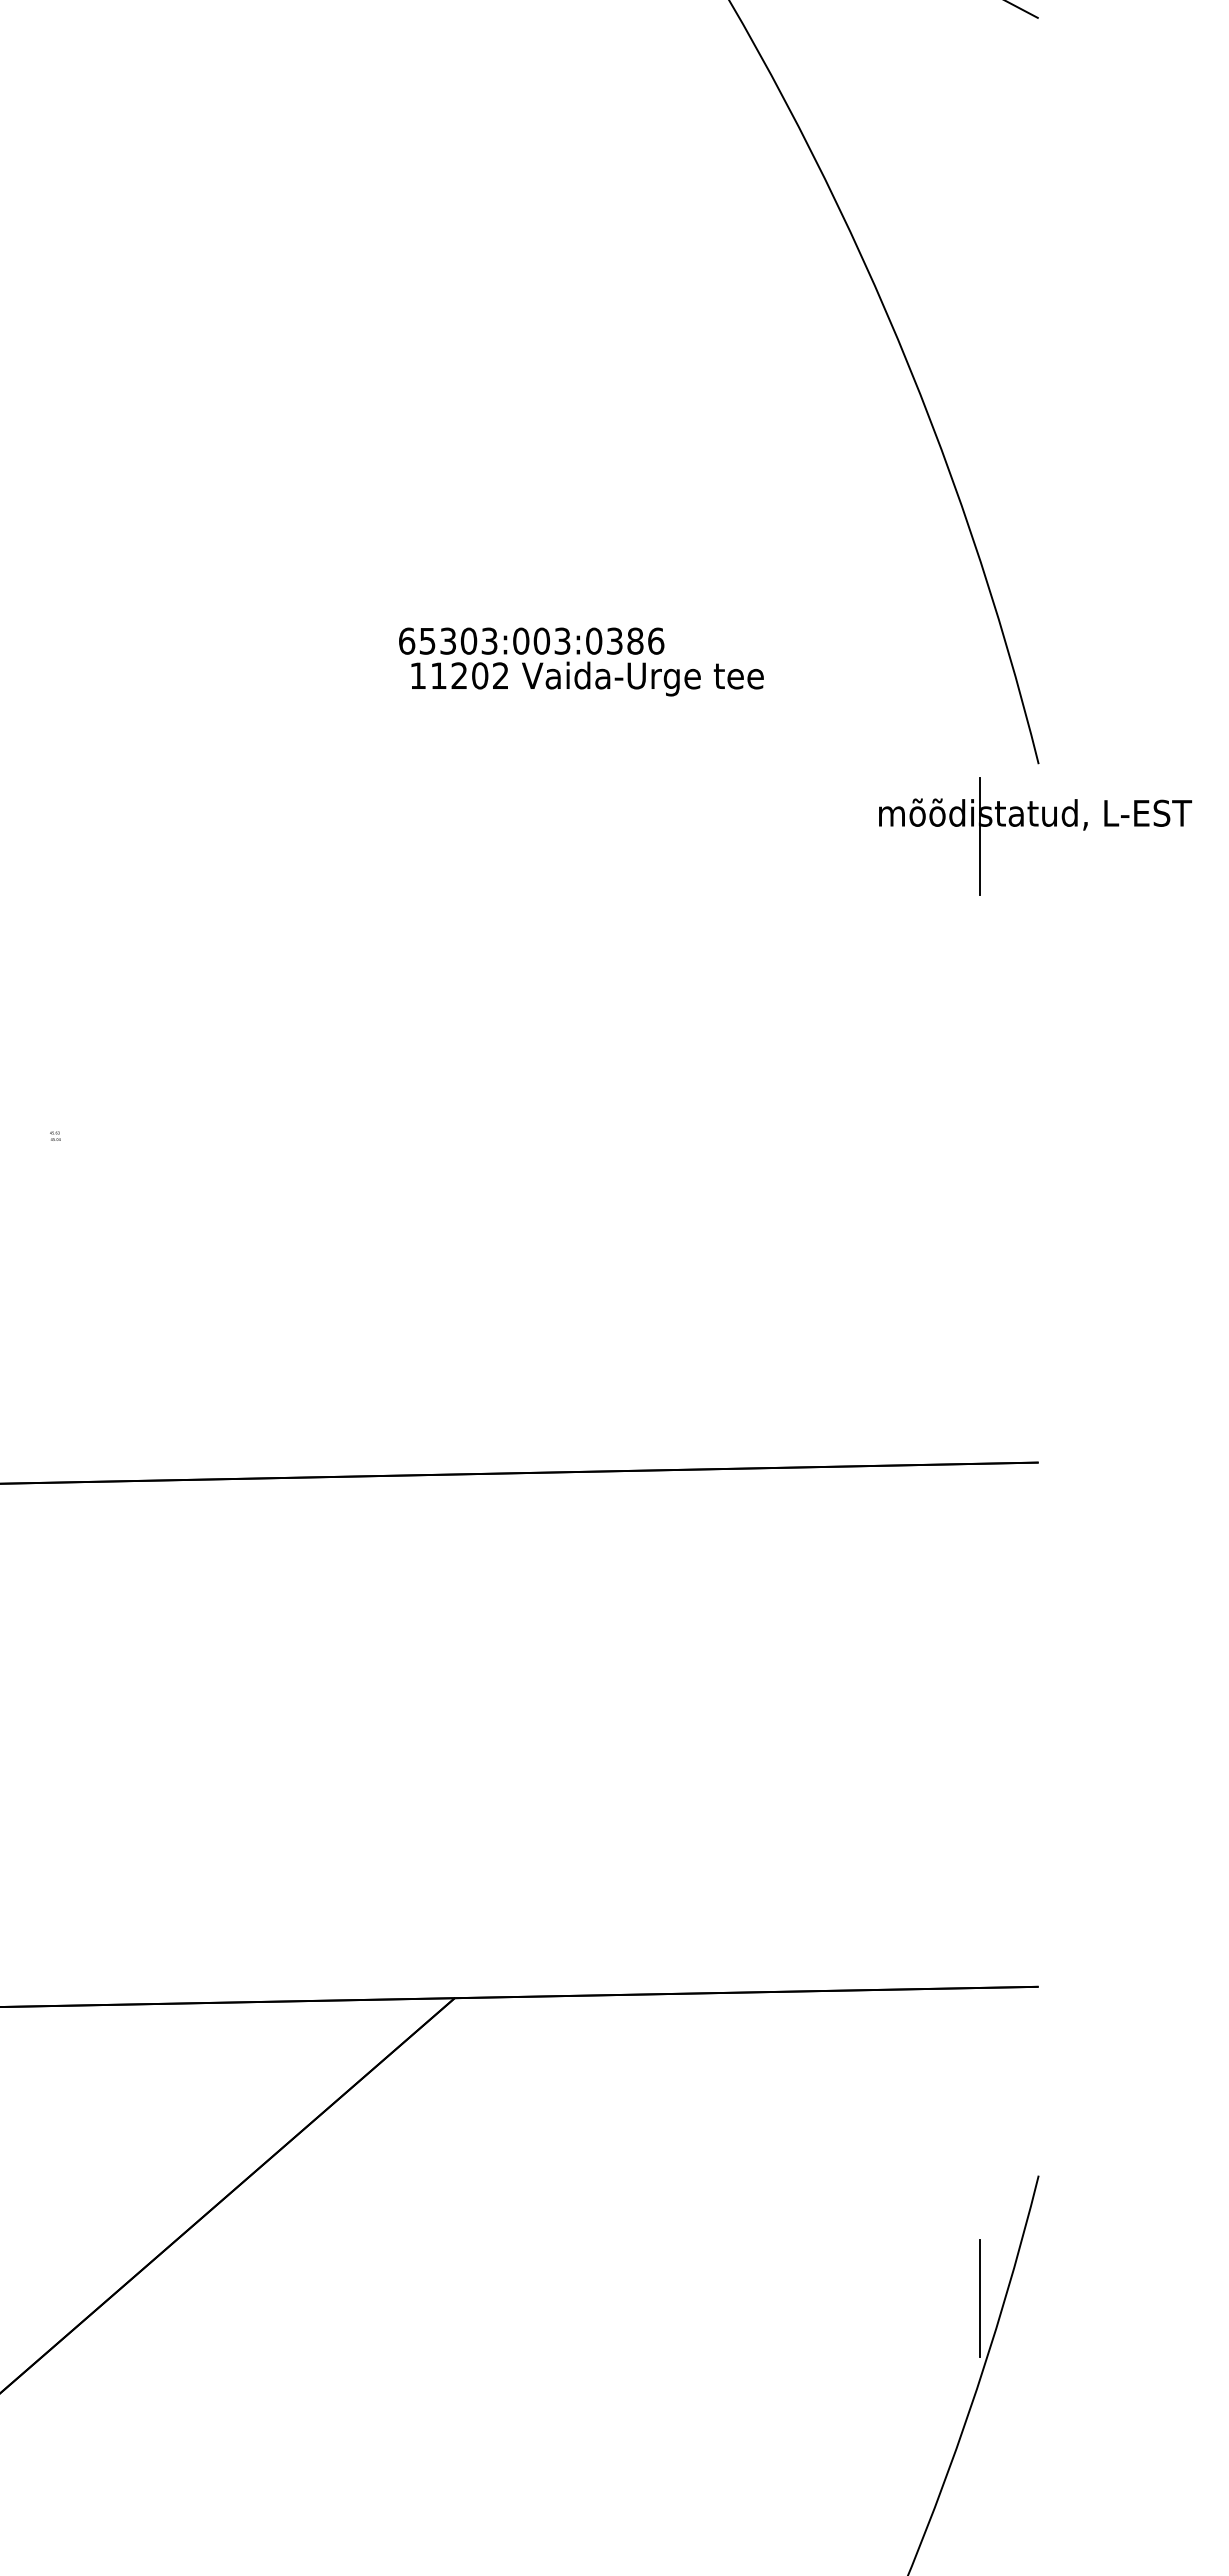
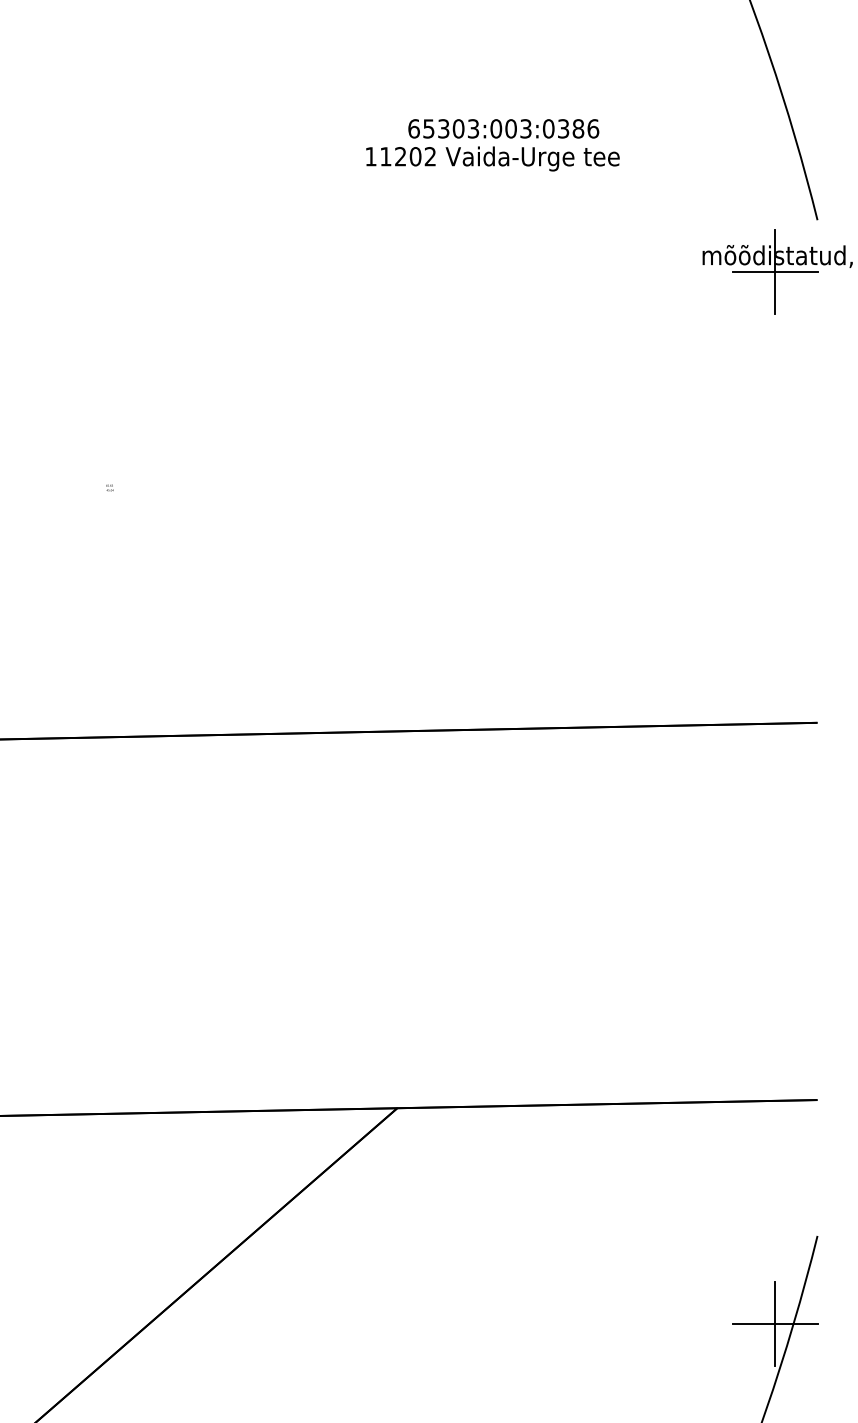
text: (531, 640) -> (503, 128), moved
line: (979, 836) -> (774, 272), added
line: (979, 2298) -> (774, 1324), added

